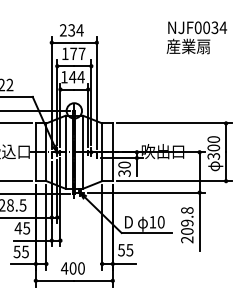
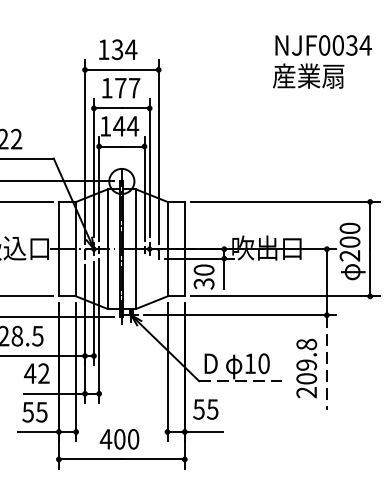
text: (63, 30) -> (104, 49), 234 -> 134
text: (214, 156) -> (351, 256), 300 -> 200
line: (199, 221) -> (326, 362), solid -> dashed
text: (26, 228) -> (43, 373), 45 -> 42
line: (147, 232) -> (241, 380), solid -> dashed

